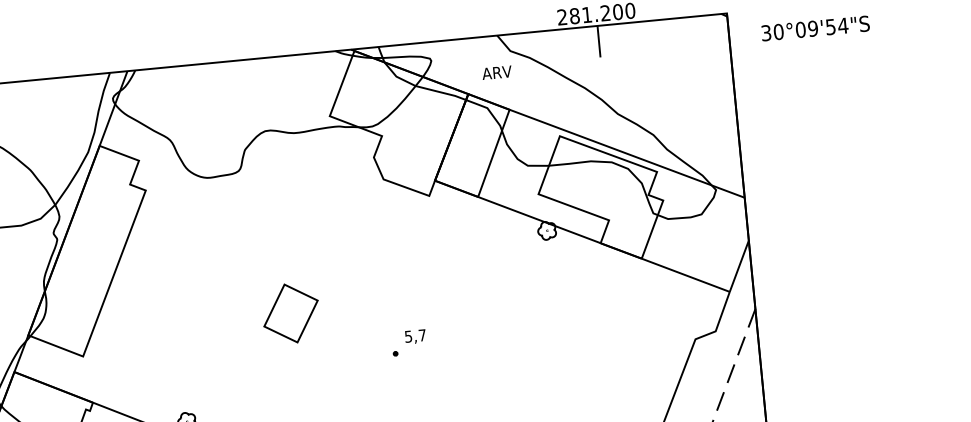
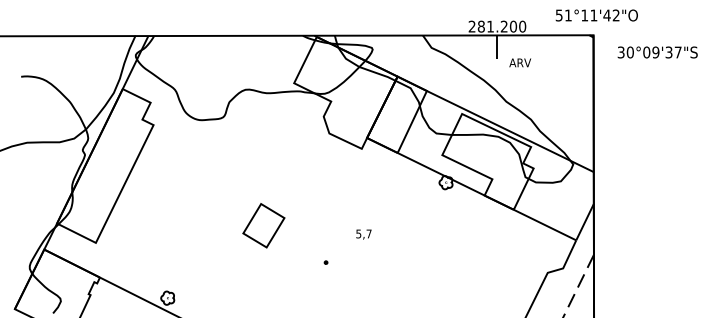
text: (836, 26) -> (673, 52), 30°09'54"S -> 30°09'37"S
text: (497, 72) -> (520, 62), moved
part: (290, 313) -> (263, 225), moved
text: (414, 336) -> (363, 234), moved

